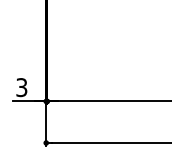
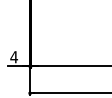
text: (22, 88) -> (14, 57), 3 -> 4

